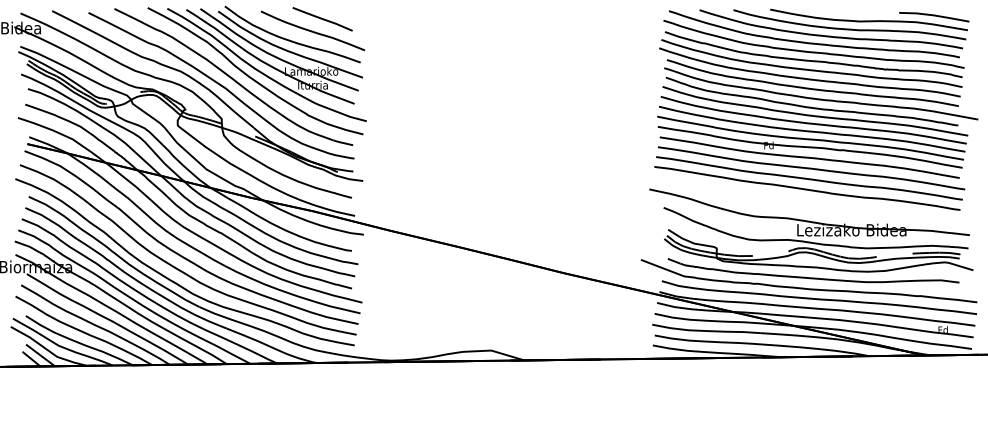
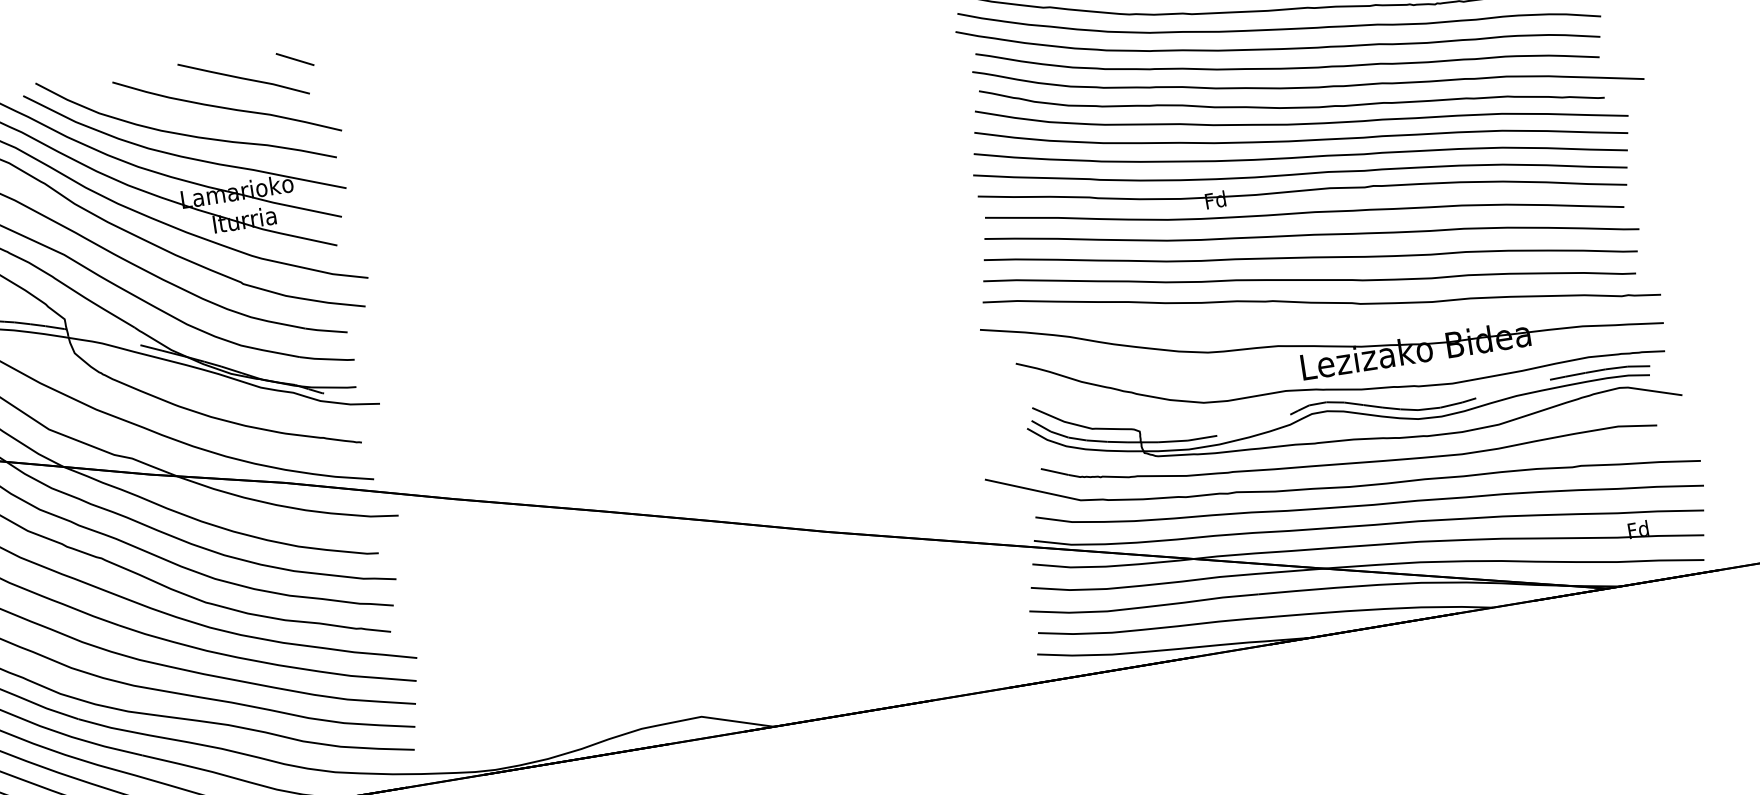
line: (347, 13) -> (293, 59), added
curve: (811, 200) -> (1322, 301), added

